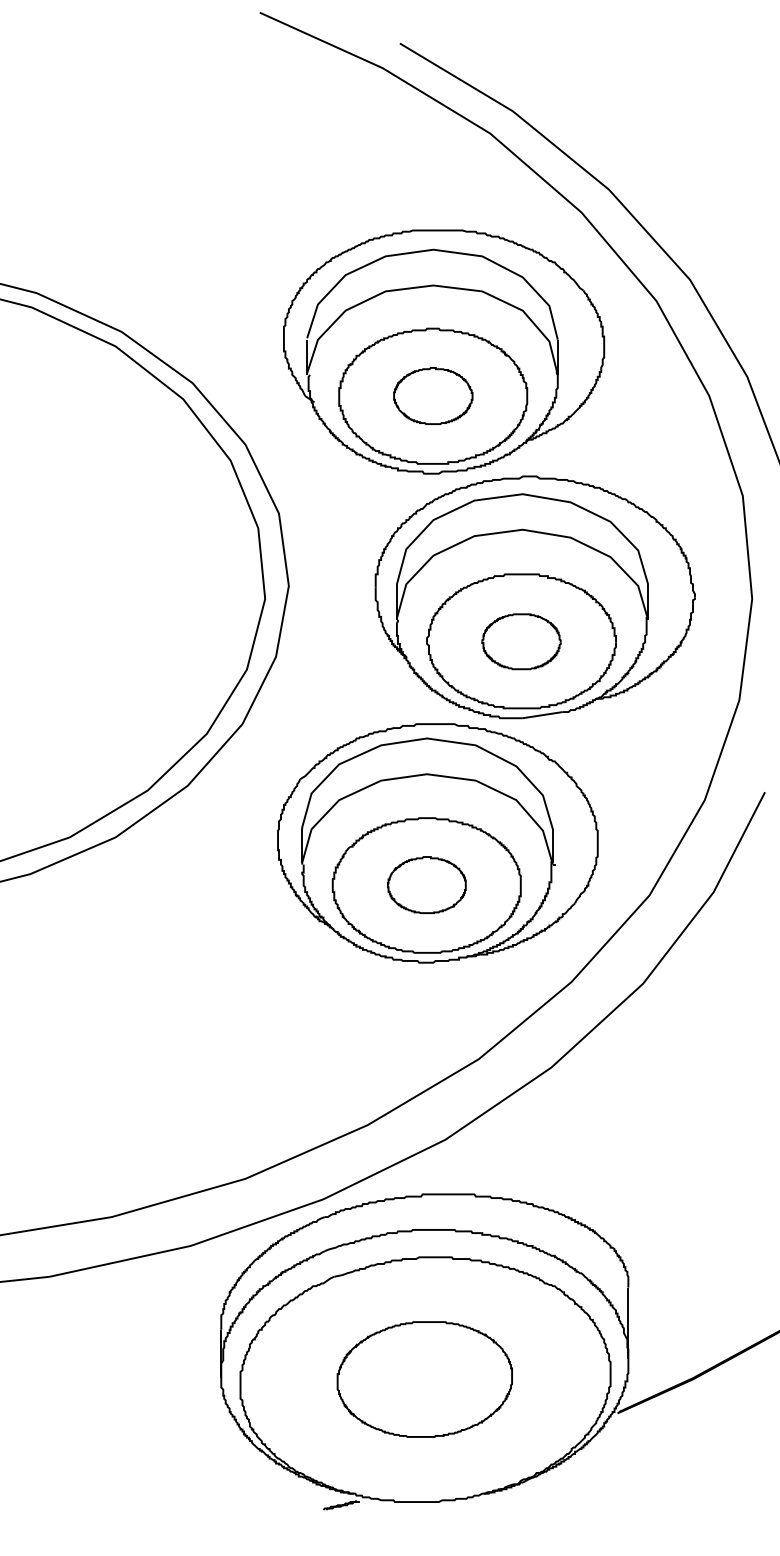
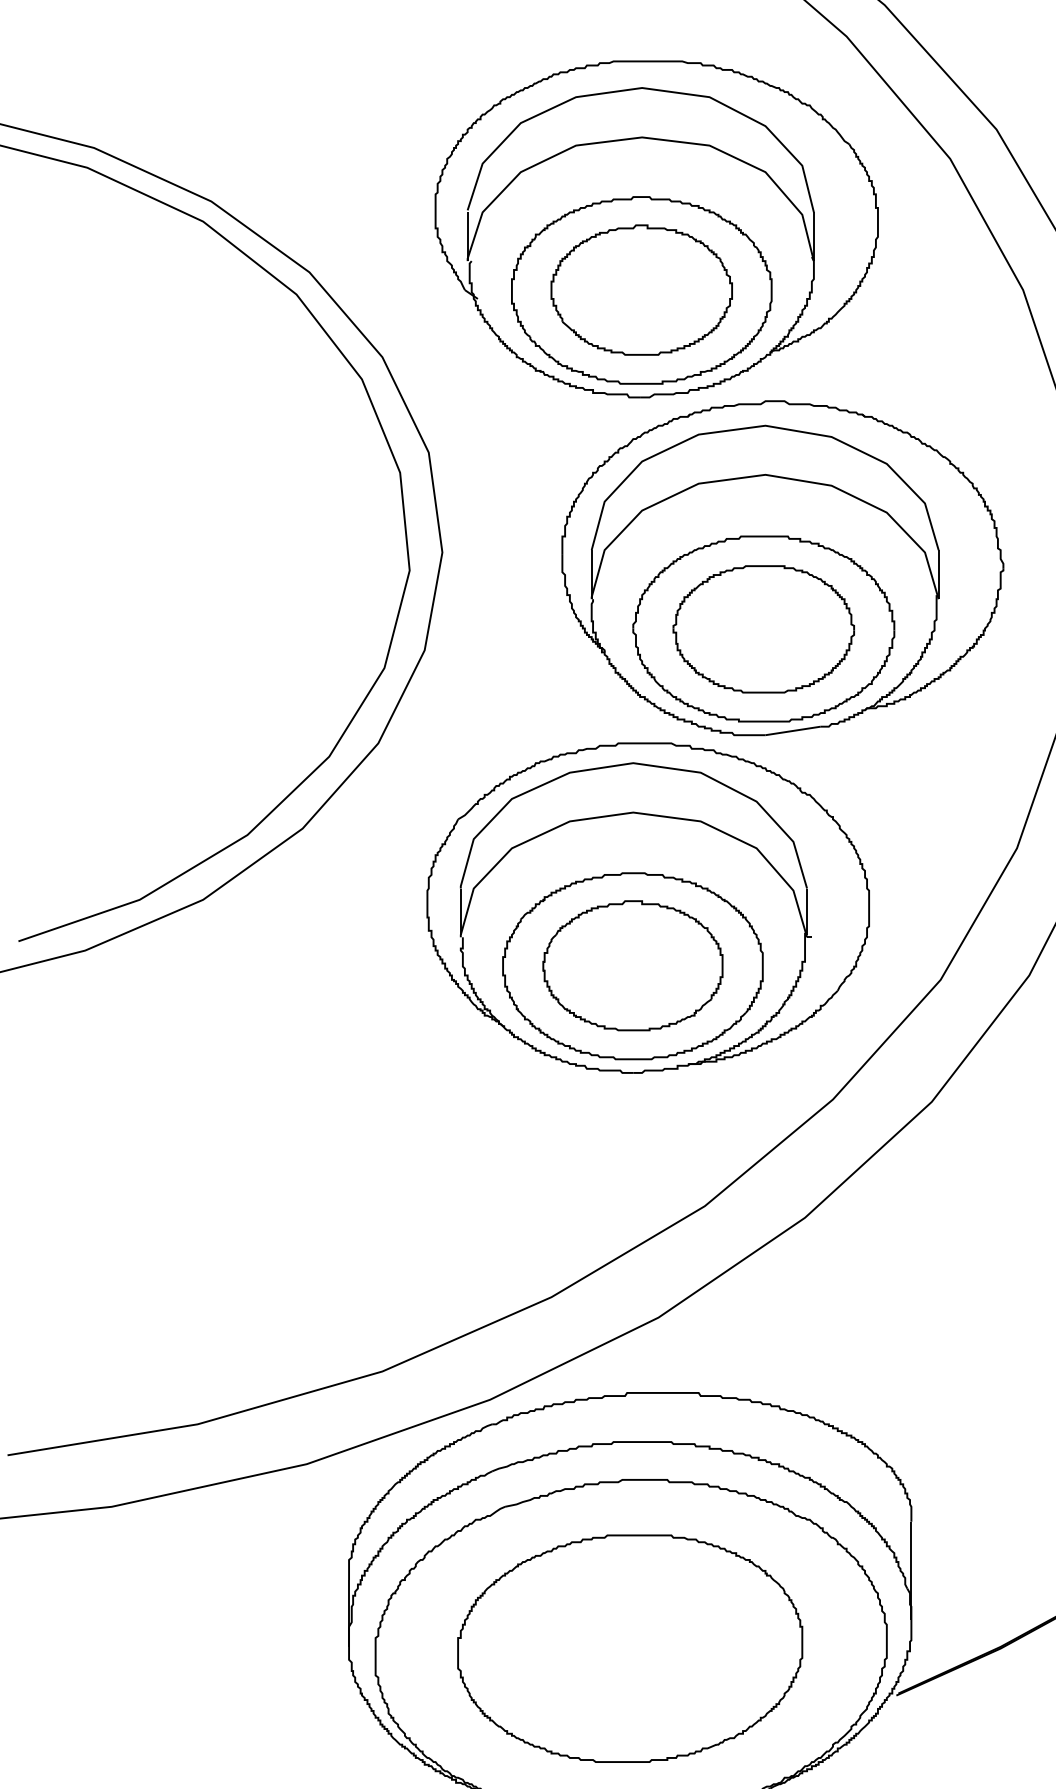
part: (433, 395) -> (642, 289), size x1.67
part: (521, 641) -> (763, 629), size x1.67
part: (426, 884) -> (632, 964), size x1.67
part: (424, 1379) -> (629, 1648), size x1.43

